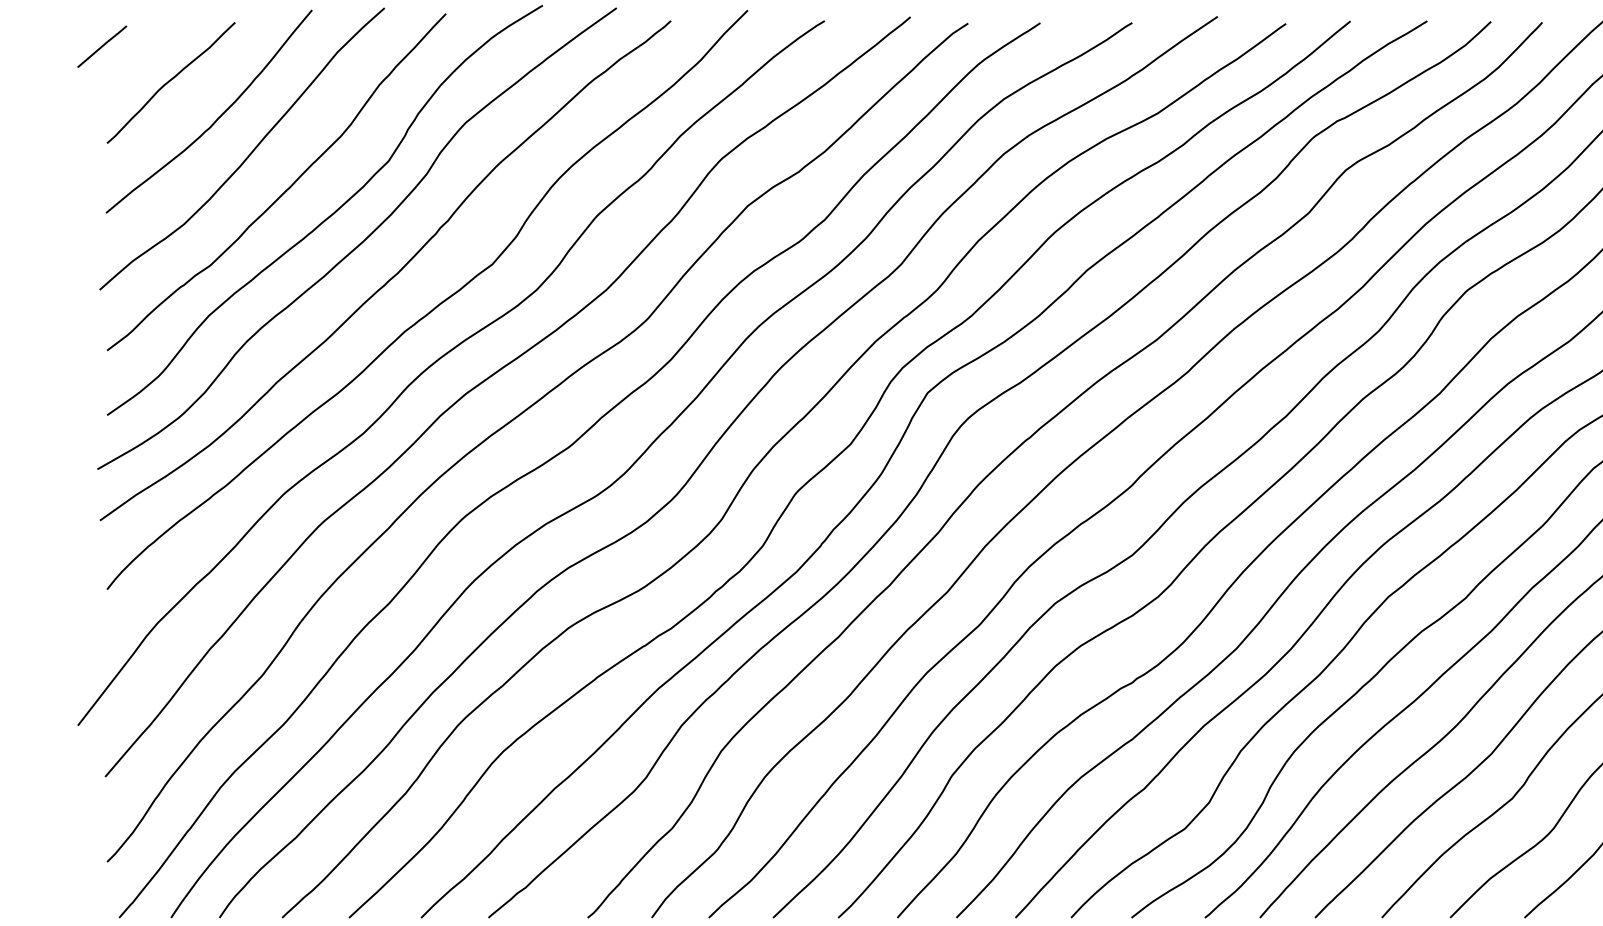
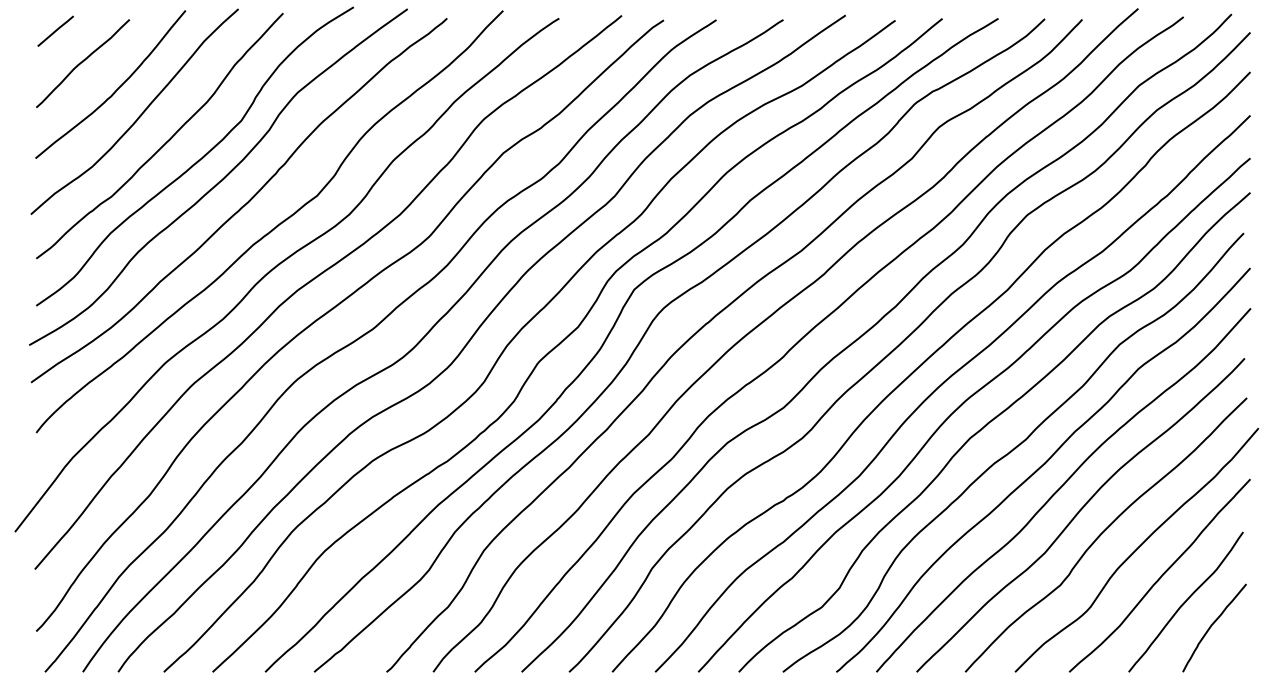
line: (101, 45) -> (55, 30), moved

